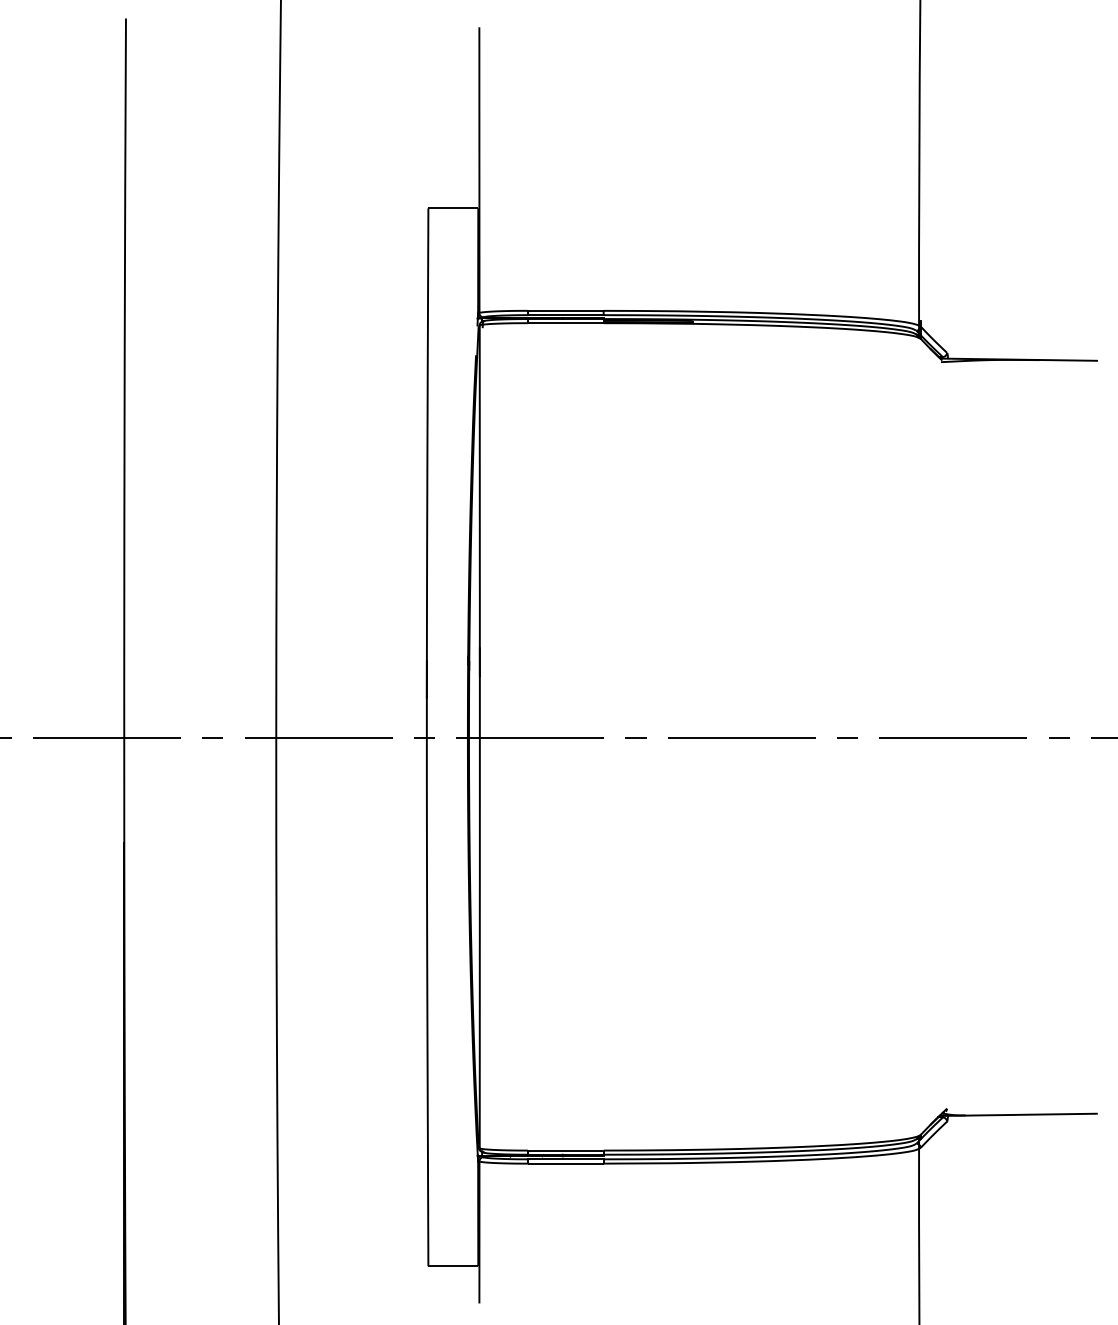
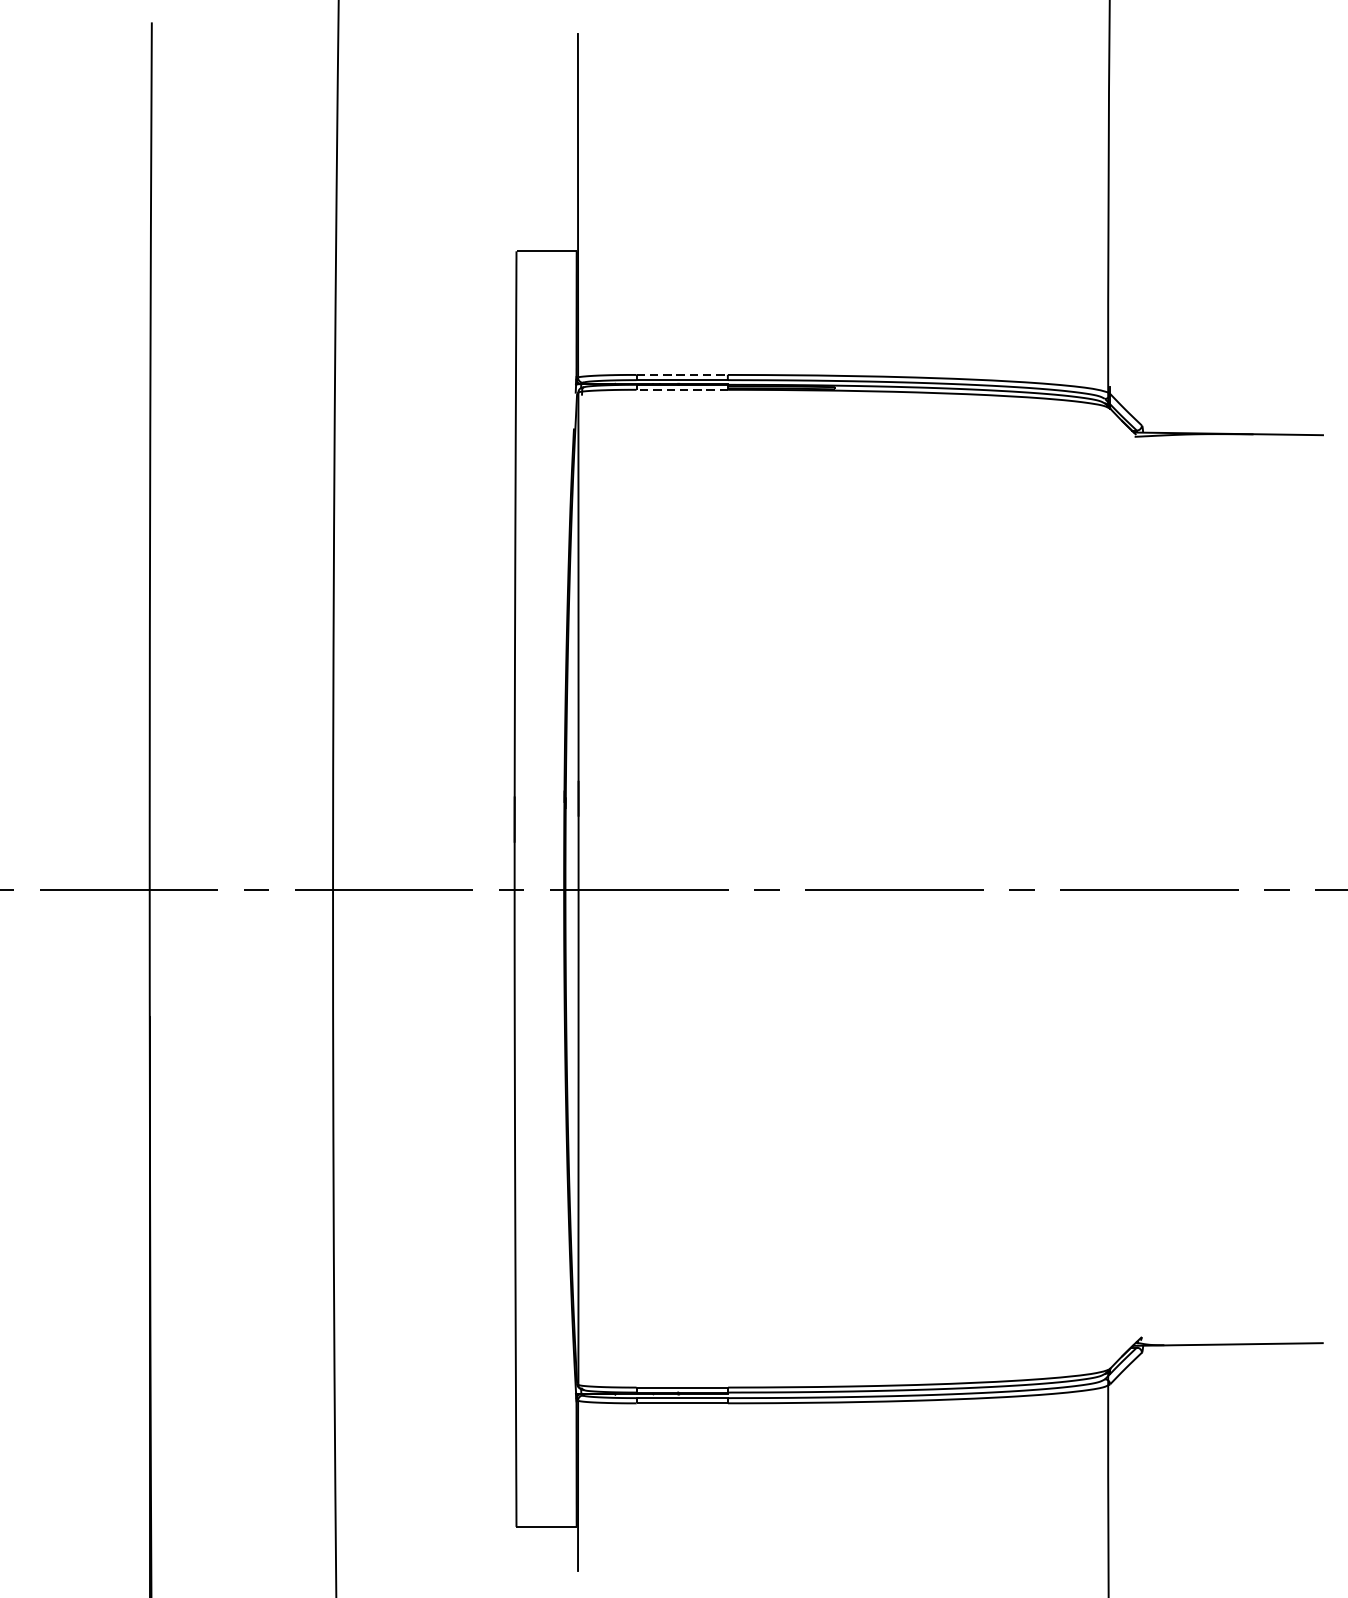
line: (566, 310) -> (683, 374), solid -> dashed
line: (565, 323) -> (681, 390), solid -> dashed

